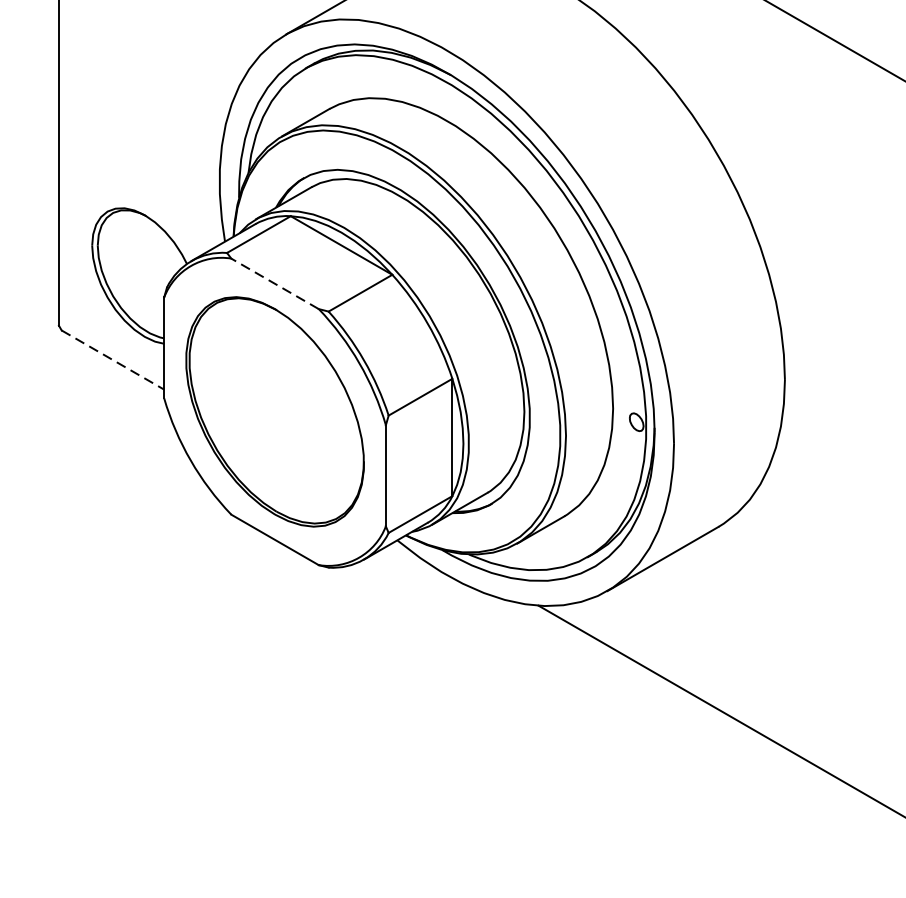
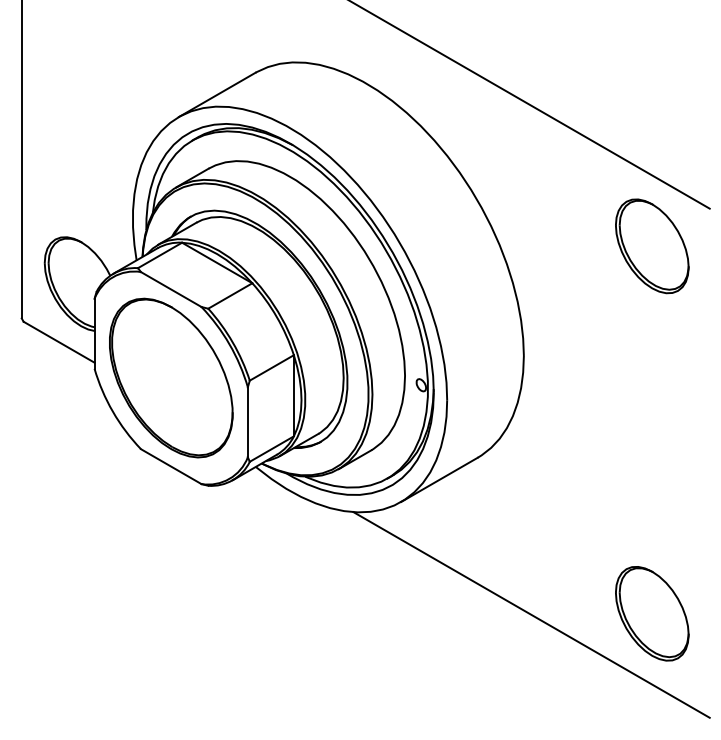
line: (275, 283) -> (171, 289), dashed -> solid
line: (113, 360) -> (59, 342), dashed -> solid

